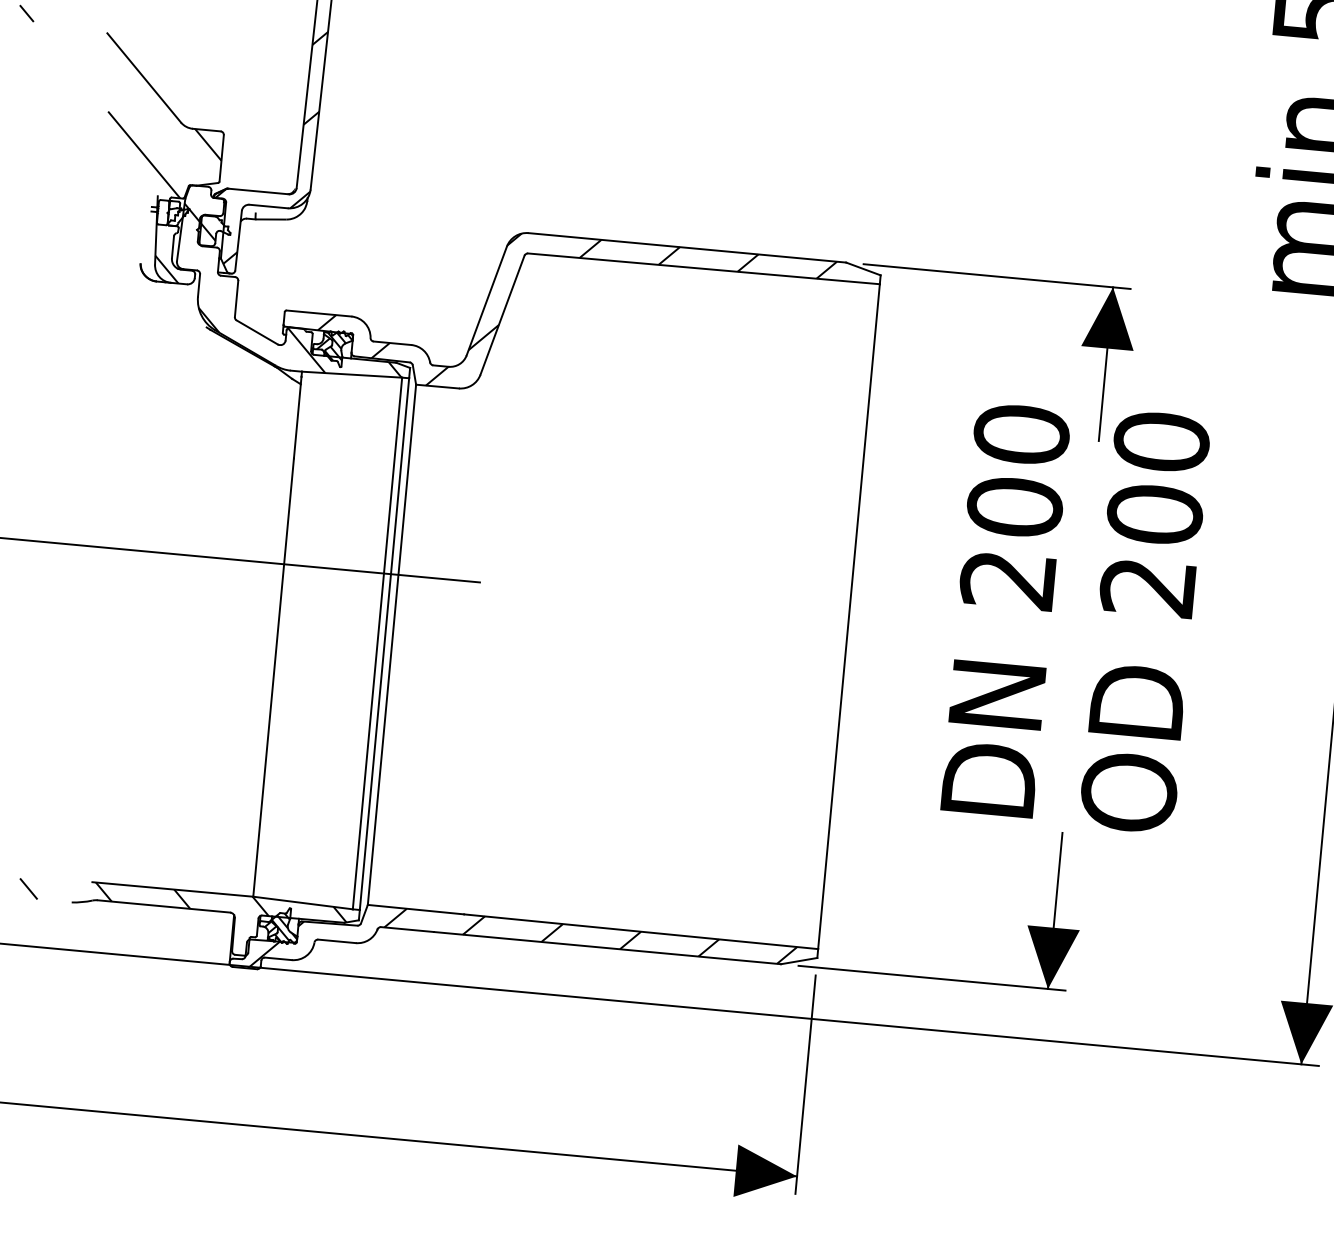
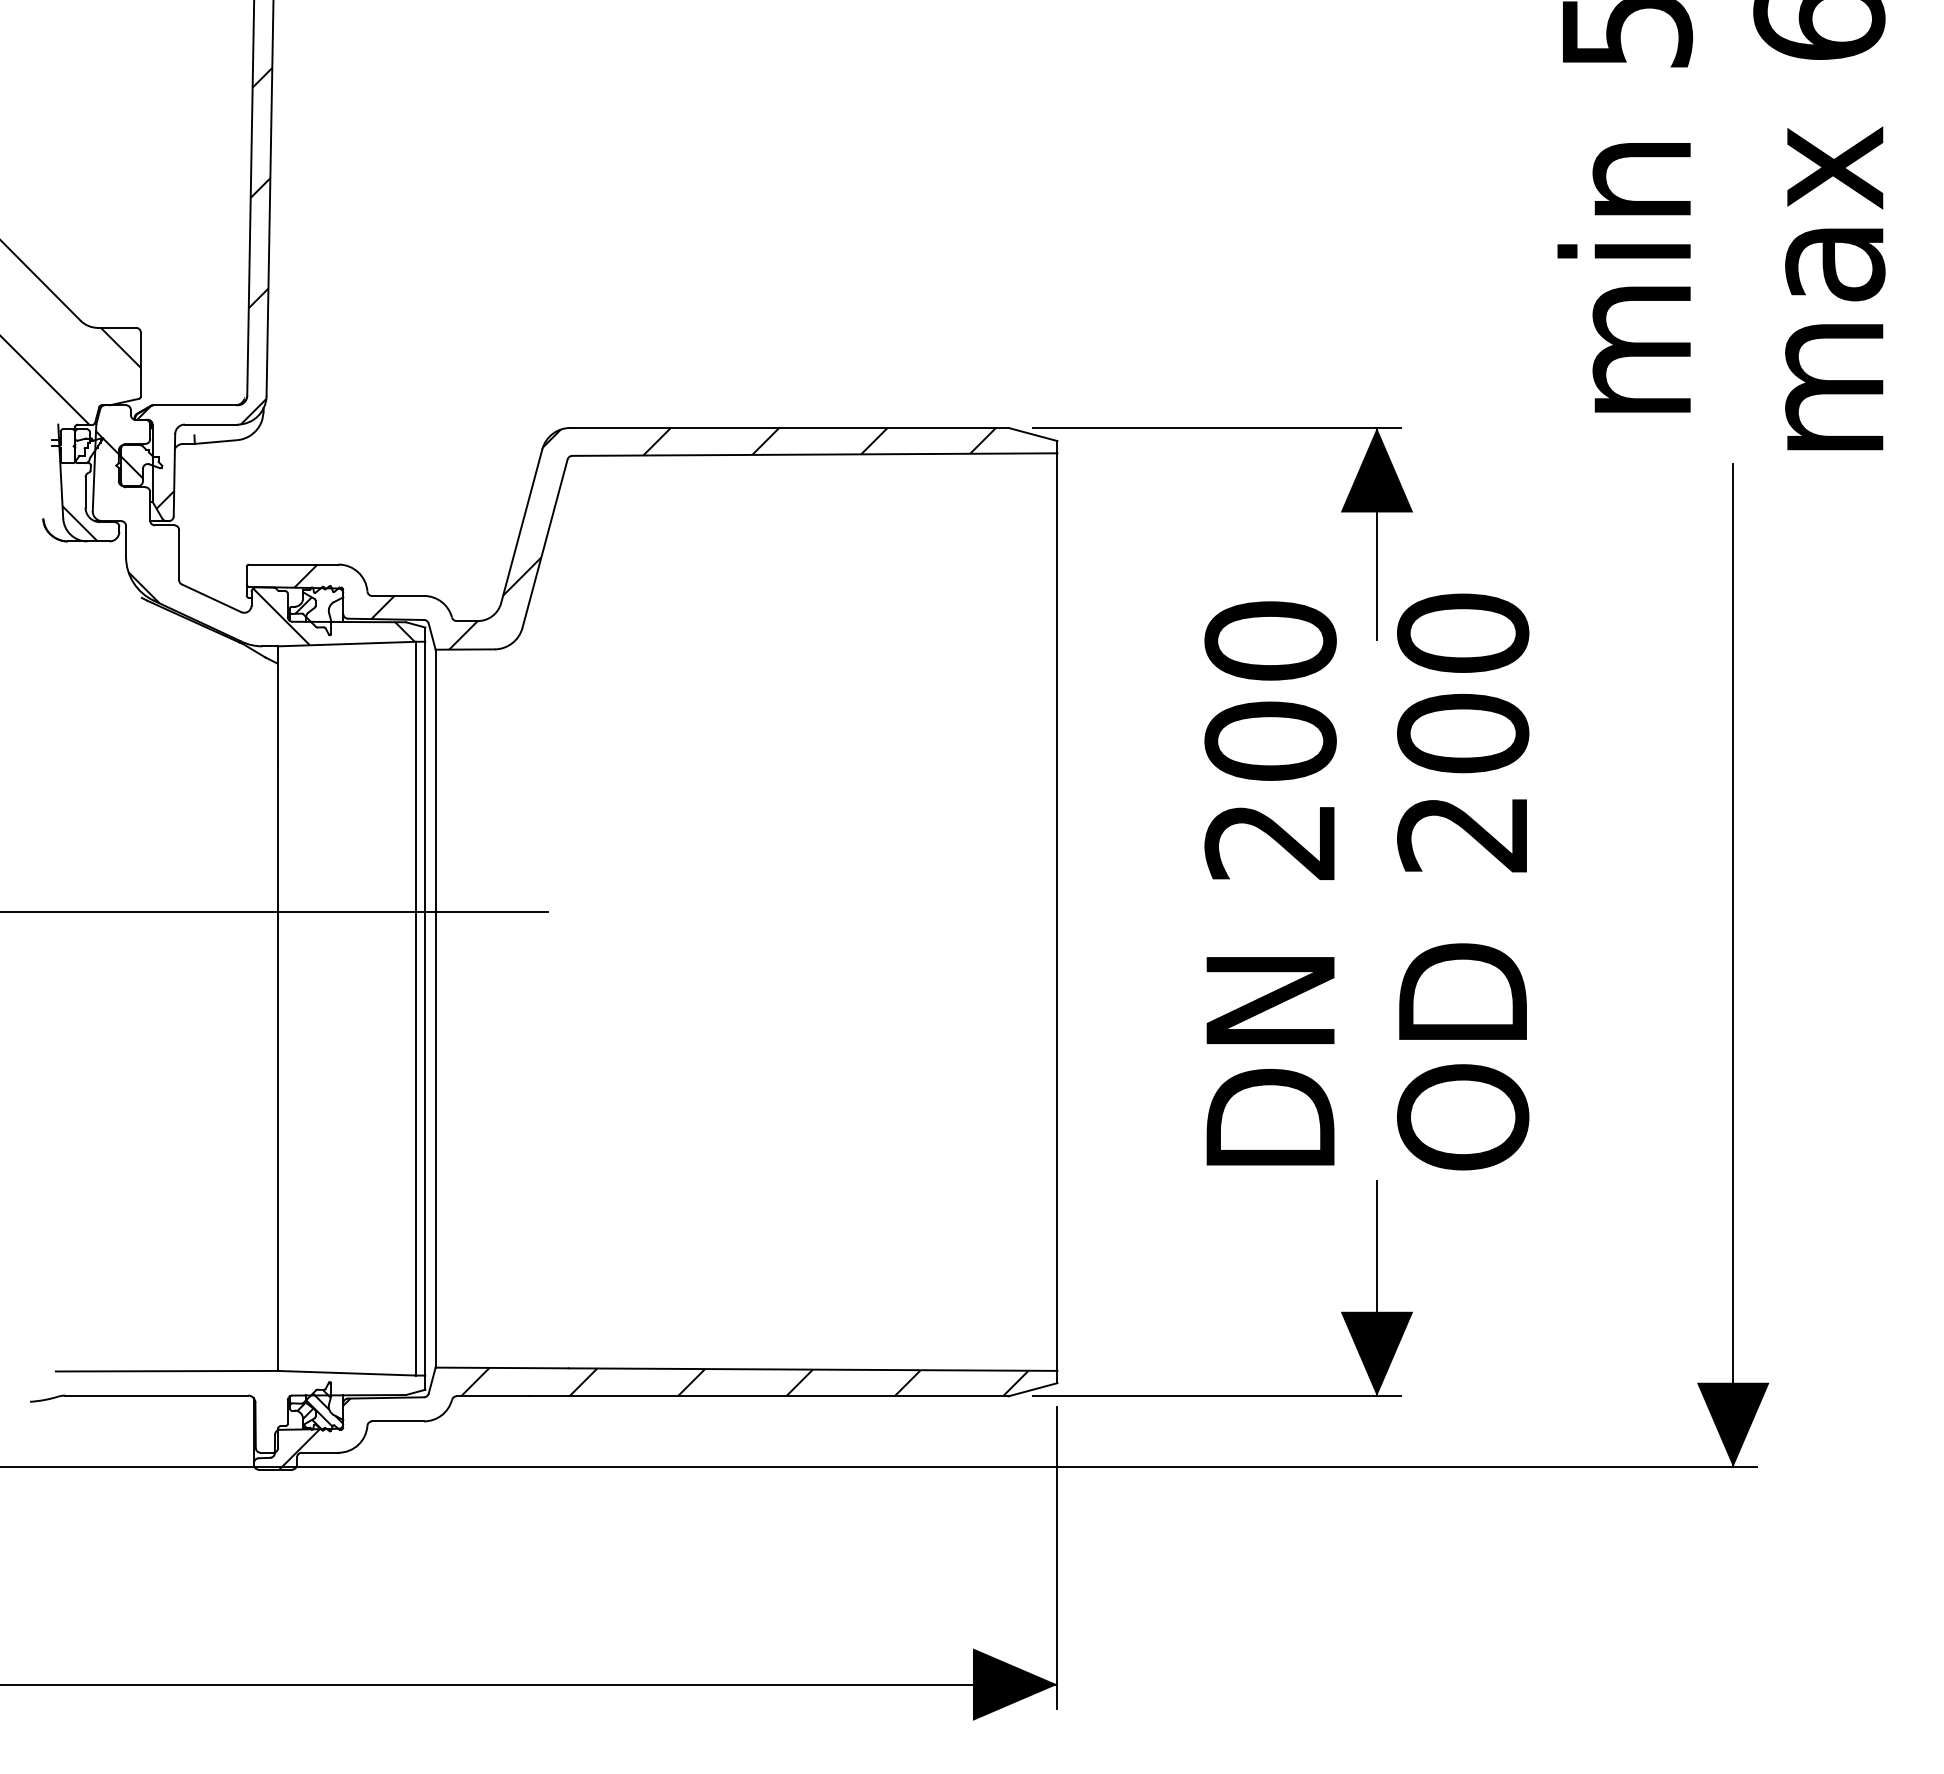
hatch: (338, 346) -> (324, 607), removed
hatch: (221, 902) -> (234, 1382), removed

